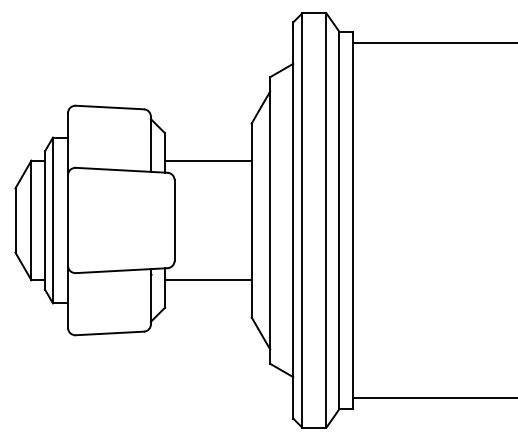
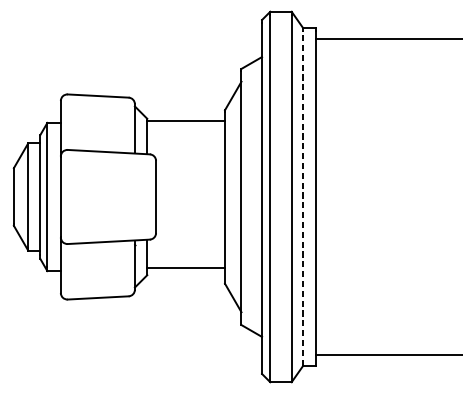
line: (207, 160) -> (185, 121), moved
line: (339, 221) -> (303, 197), solid -> dashed
line: (207, 280) -> (185, 268), moved

